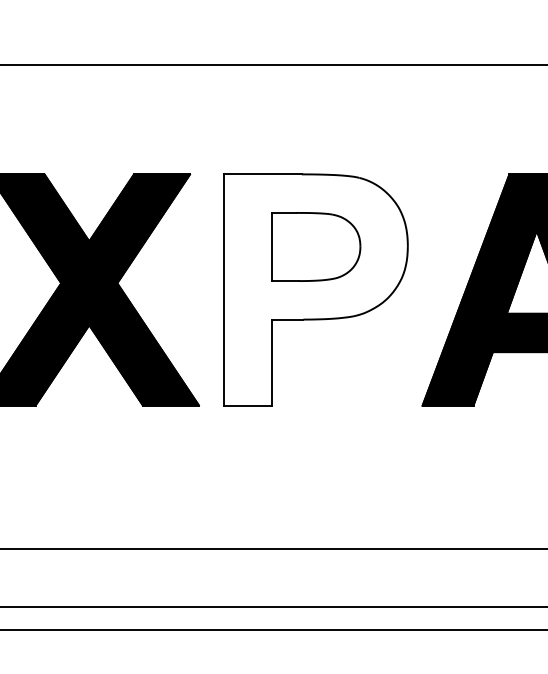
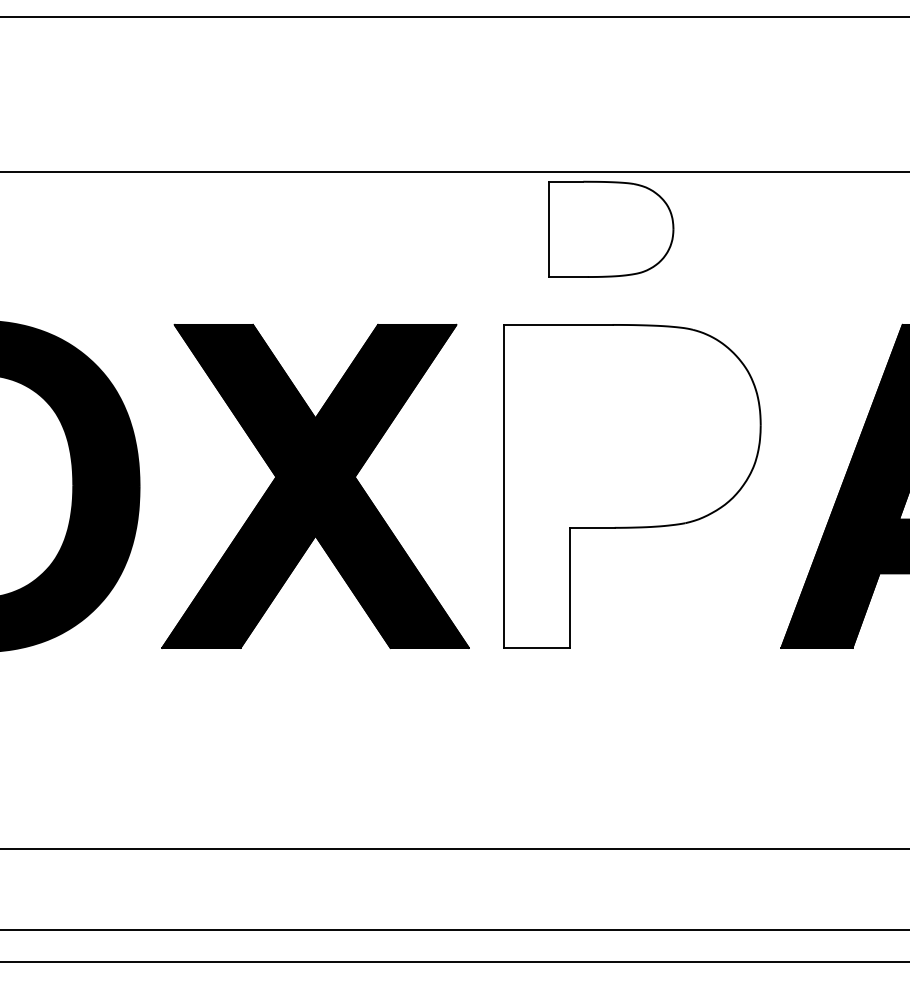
part: (316, 246) -> (611, 228), moved

